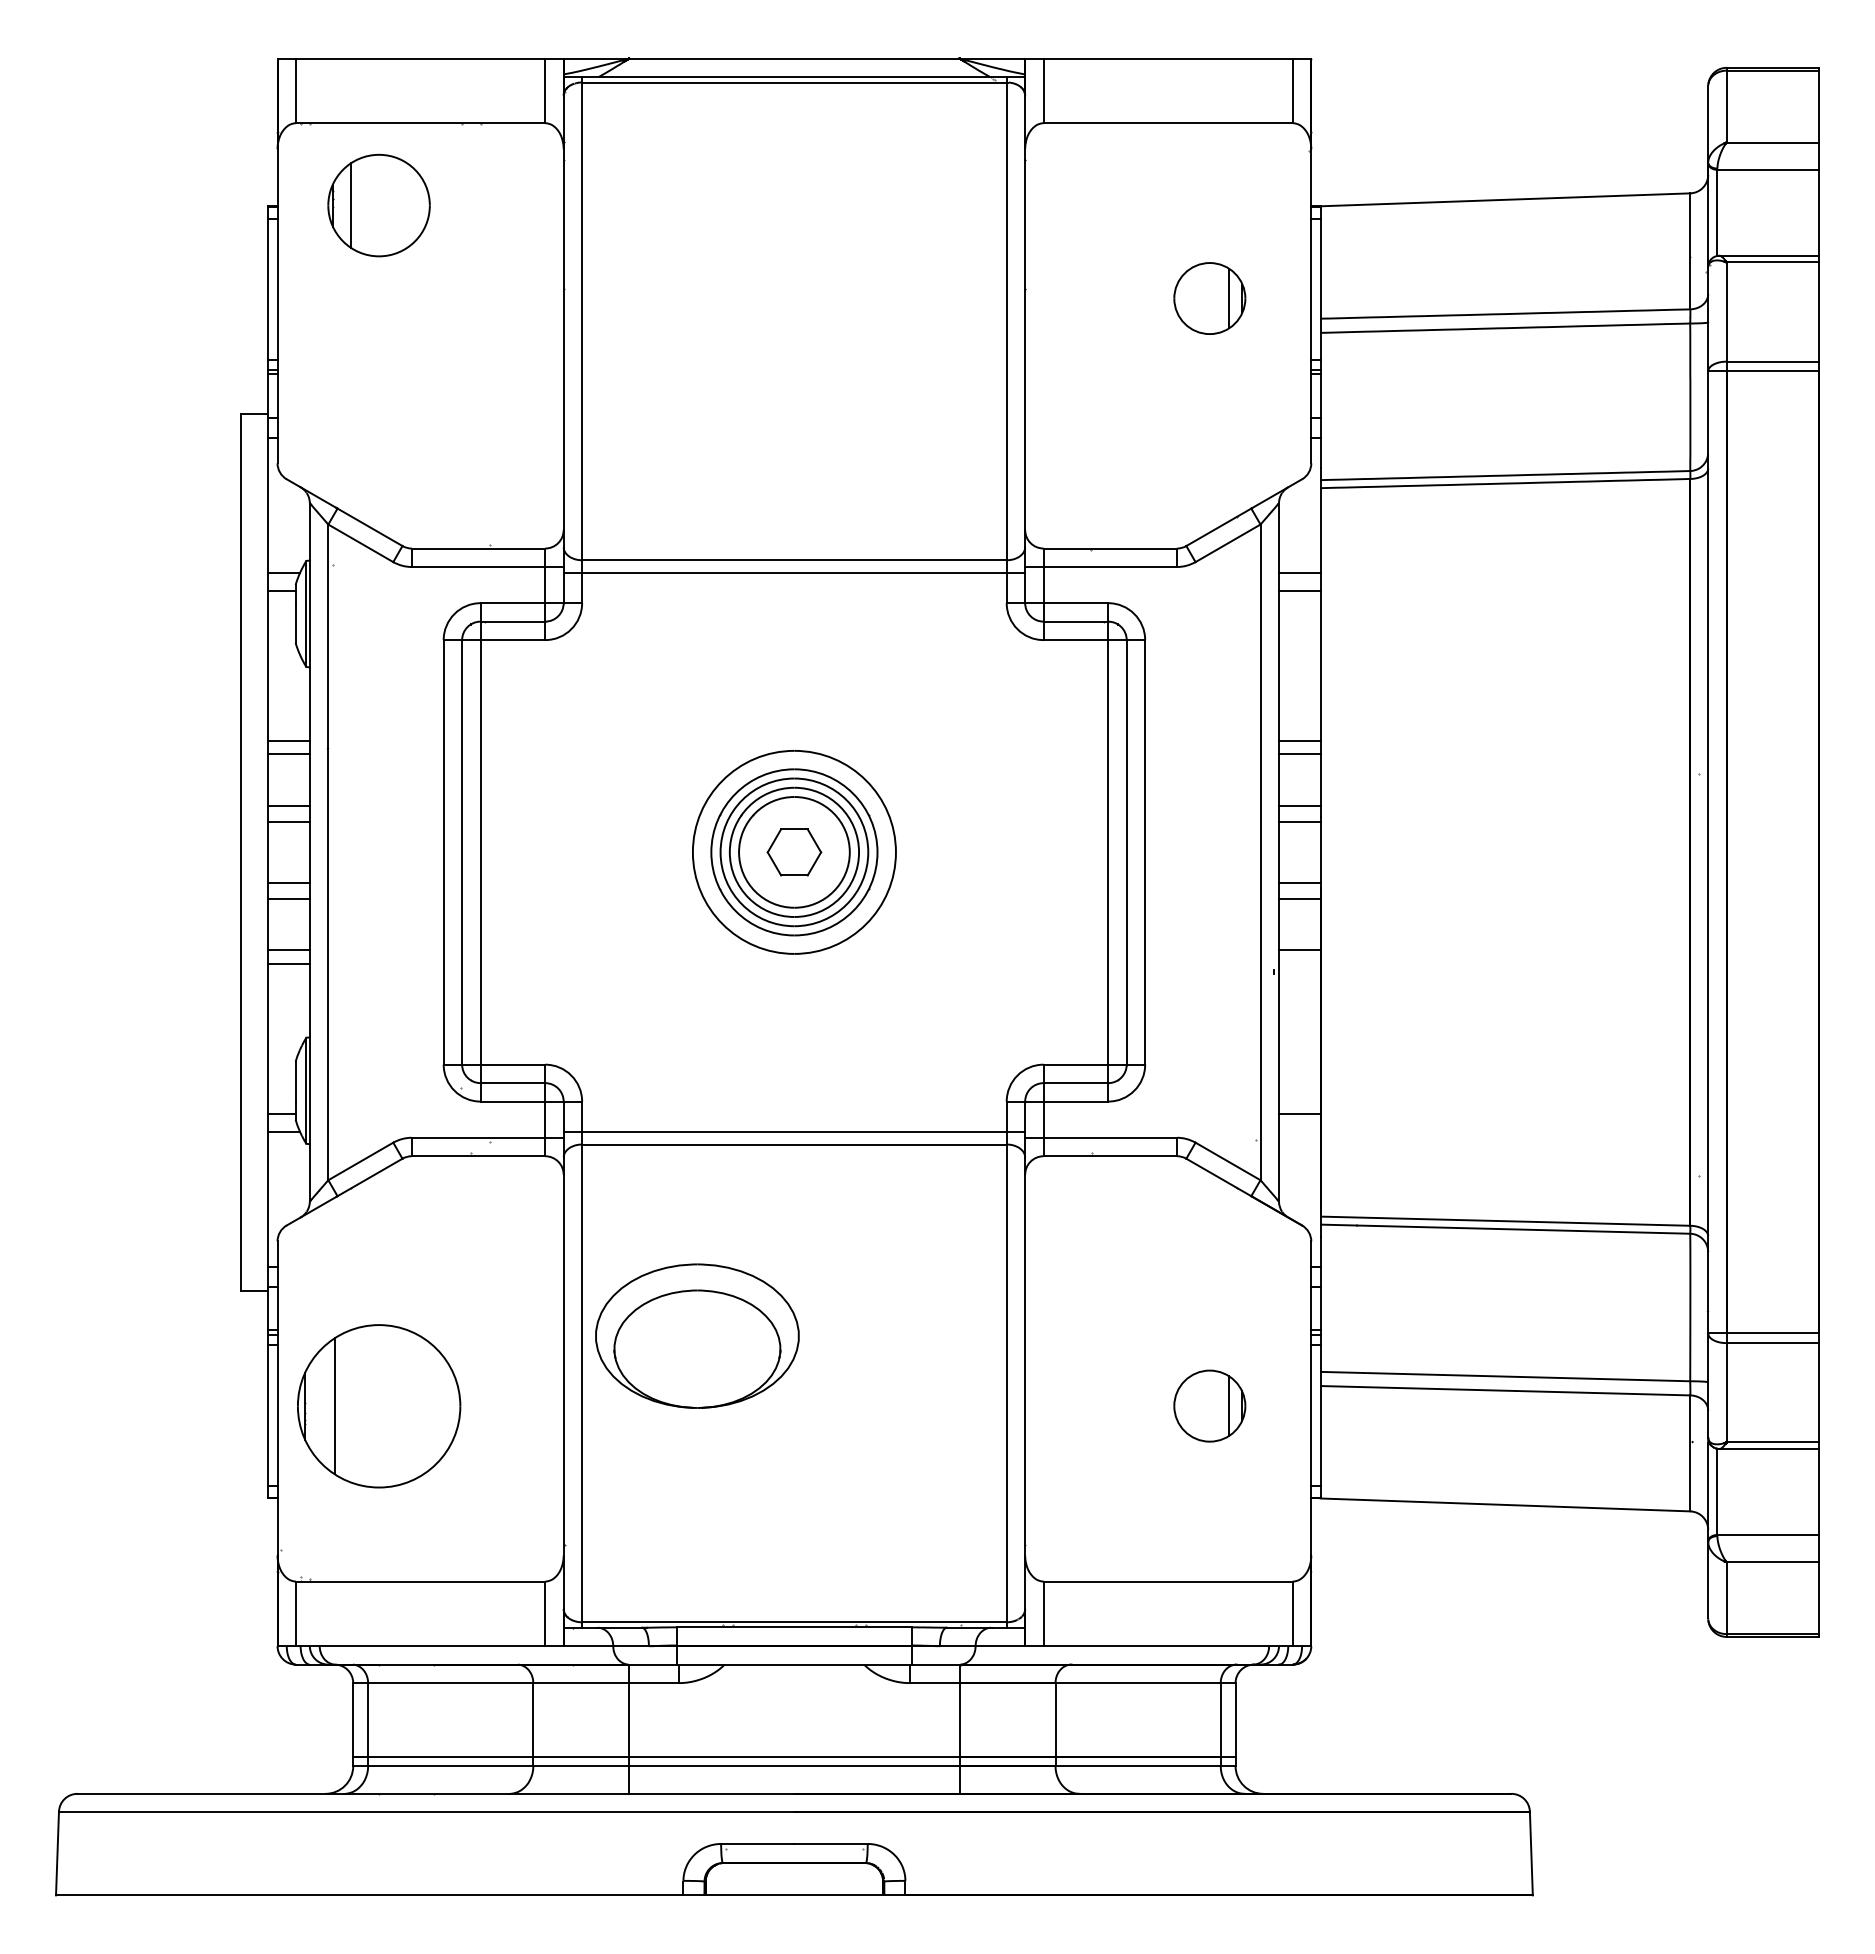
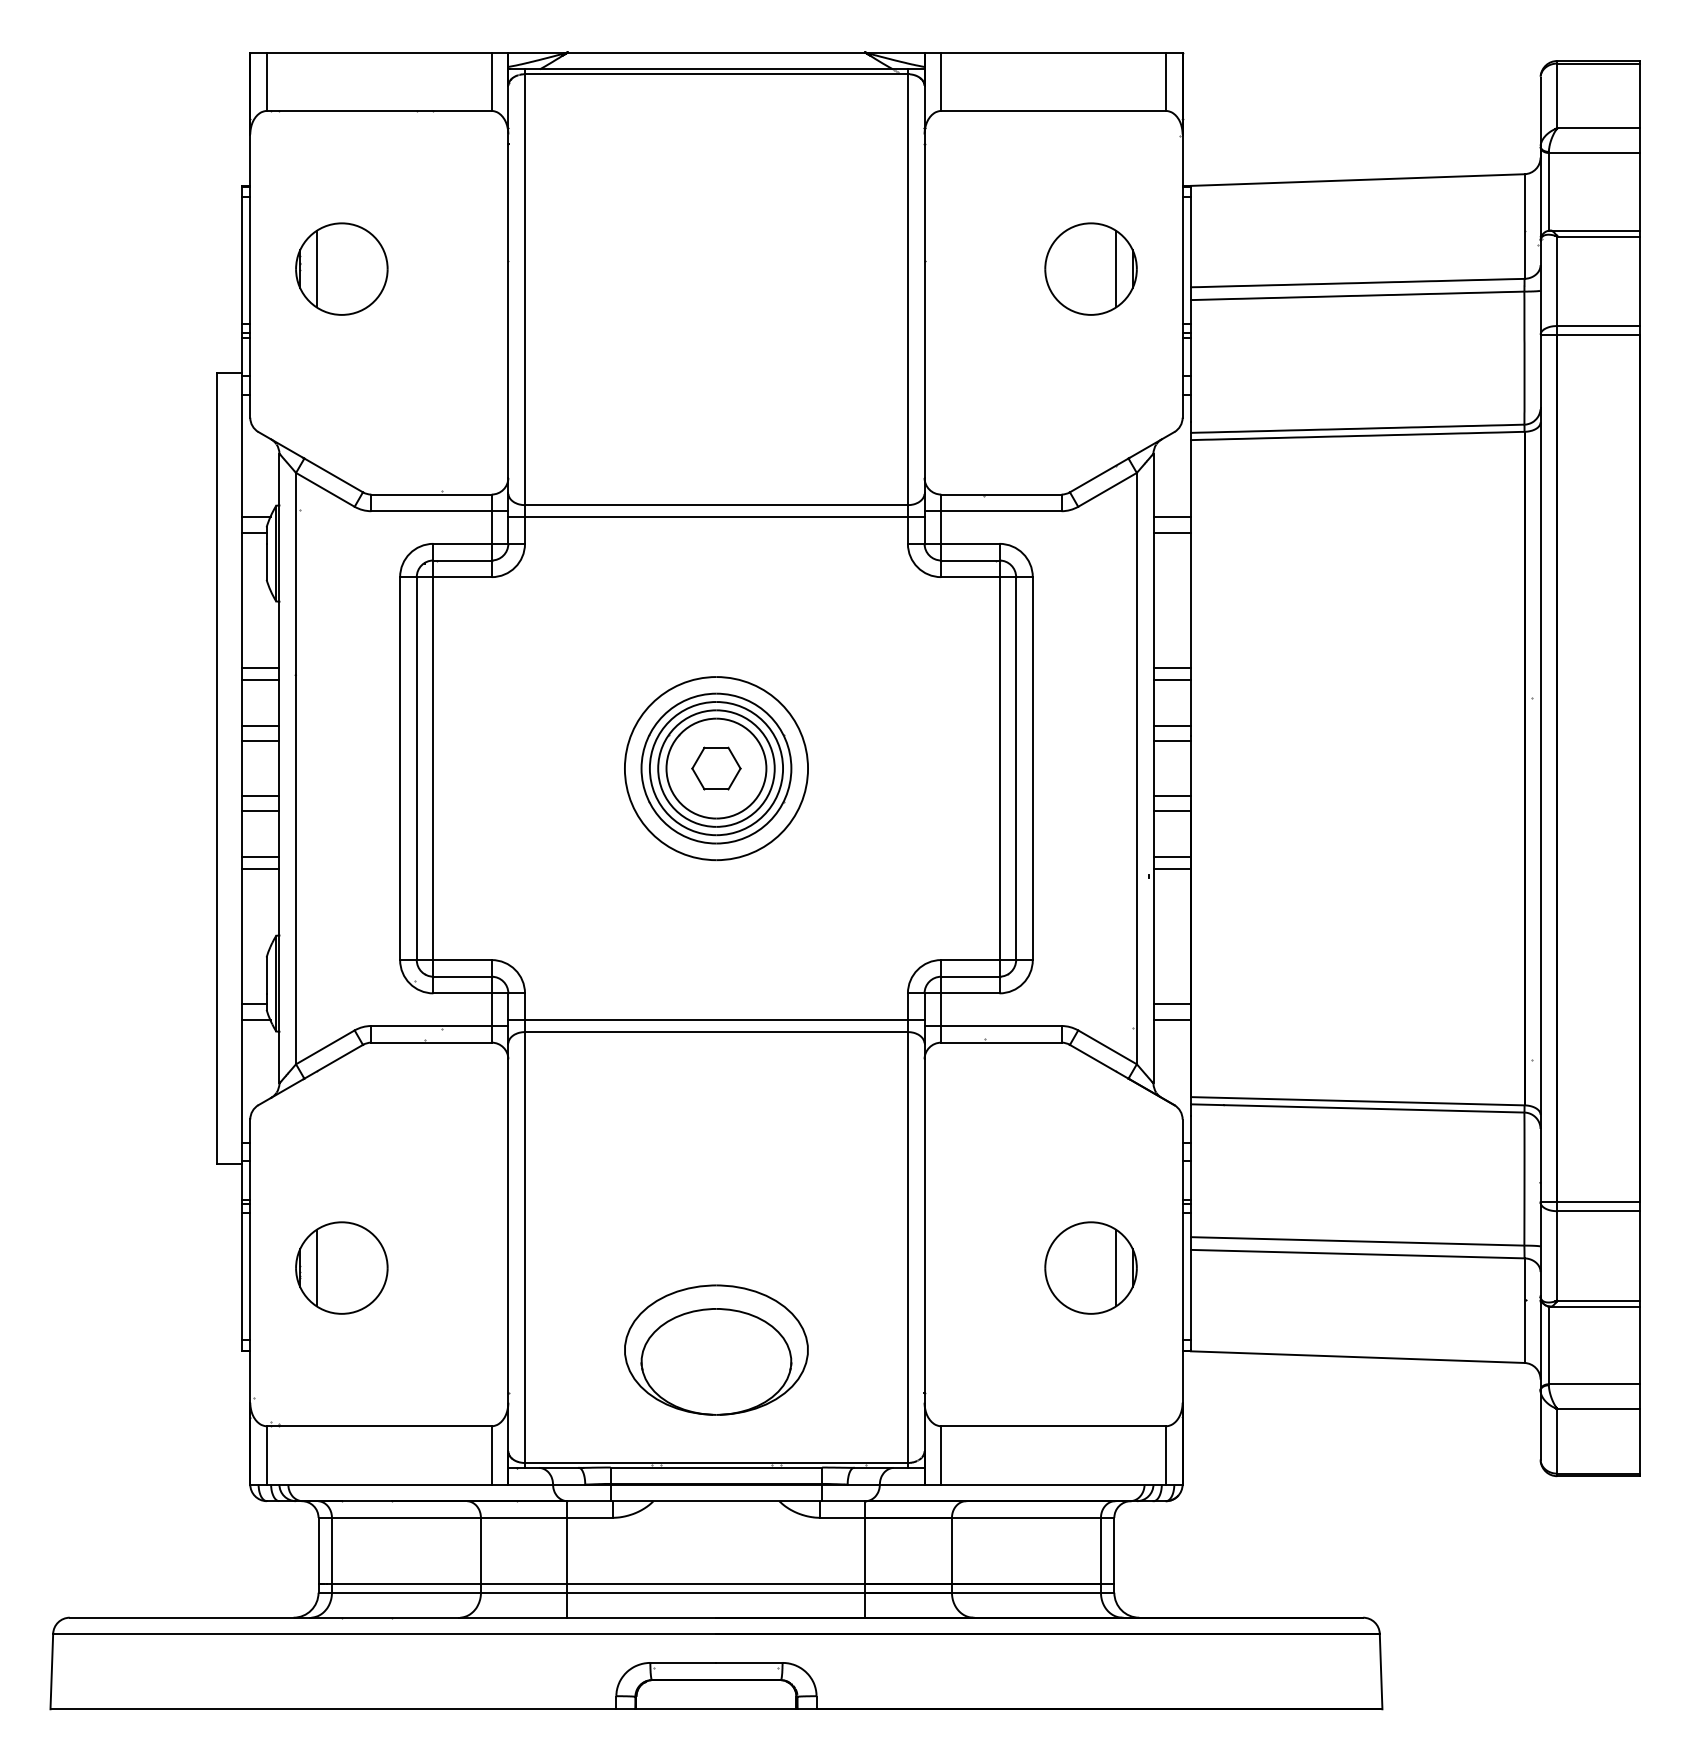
part: (378, 205) -> (341, 269), moved
part: (1209, 298) -> (1090, 269), size x1.43
line: (1299, 963) -> (1171, 868), added
line: (1299, 1131) -> (1171, 1020), added
part: (697, 1335) -> (716, 1349), moved
part: (378, 1405) -> (341, 1267), size x0.62
part: (1209, 1405) -> (1090, 1267), size x1.43

